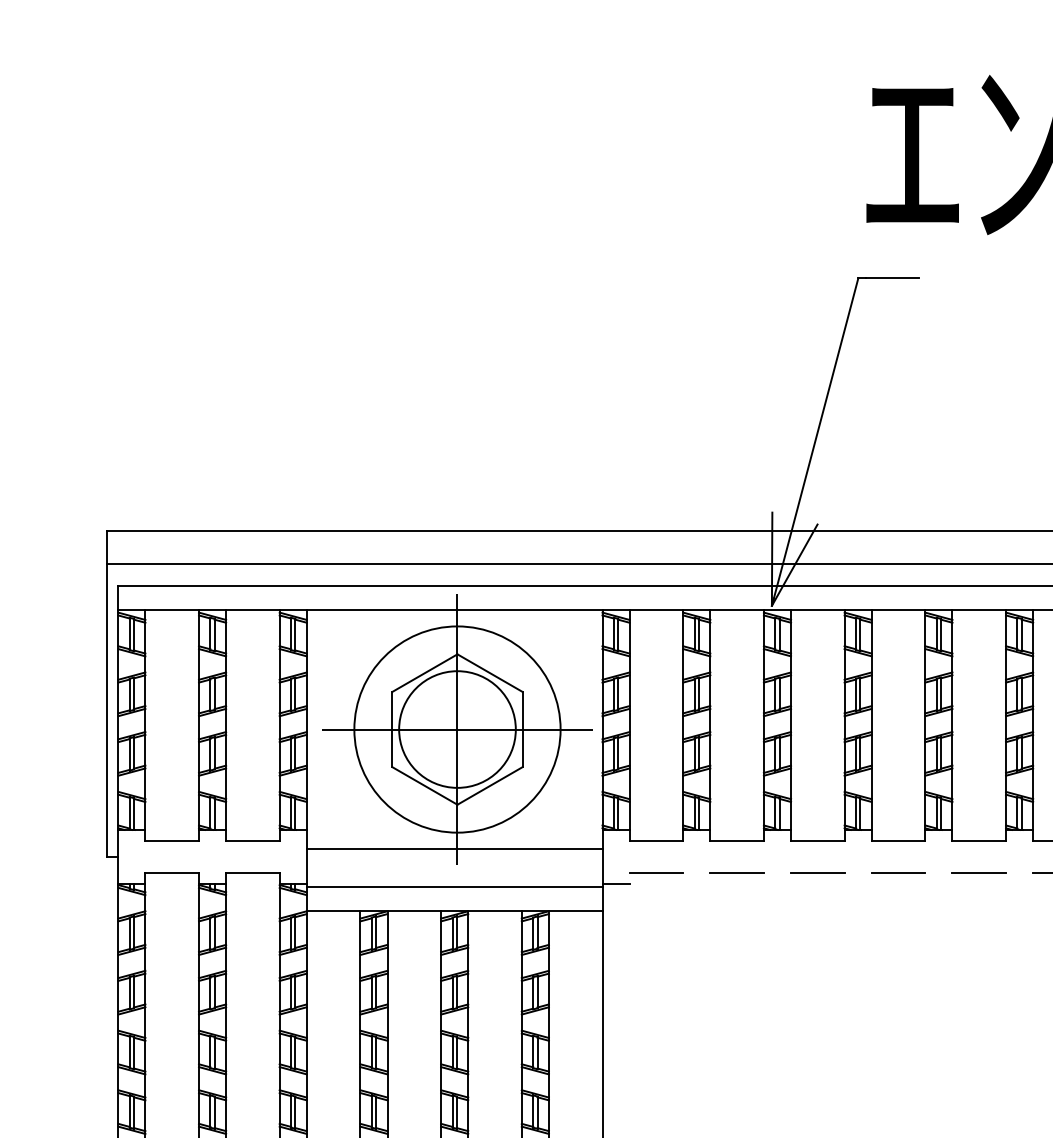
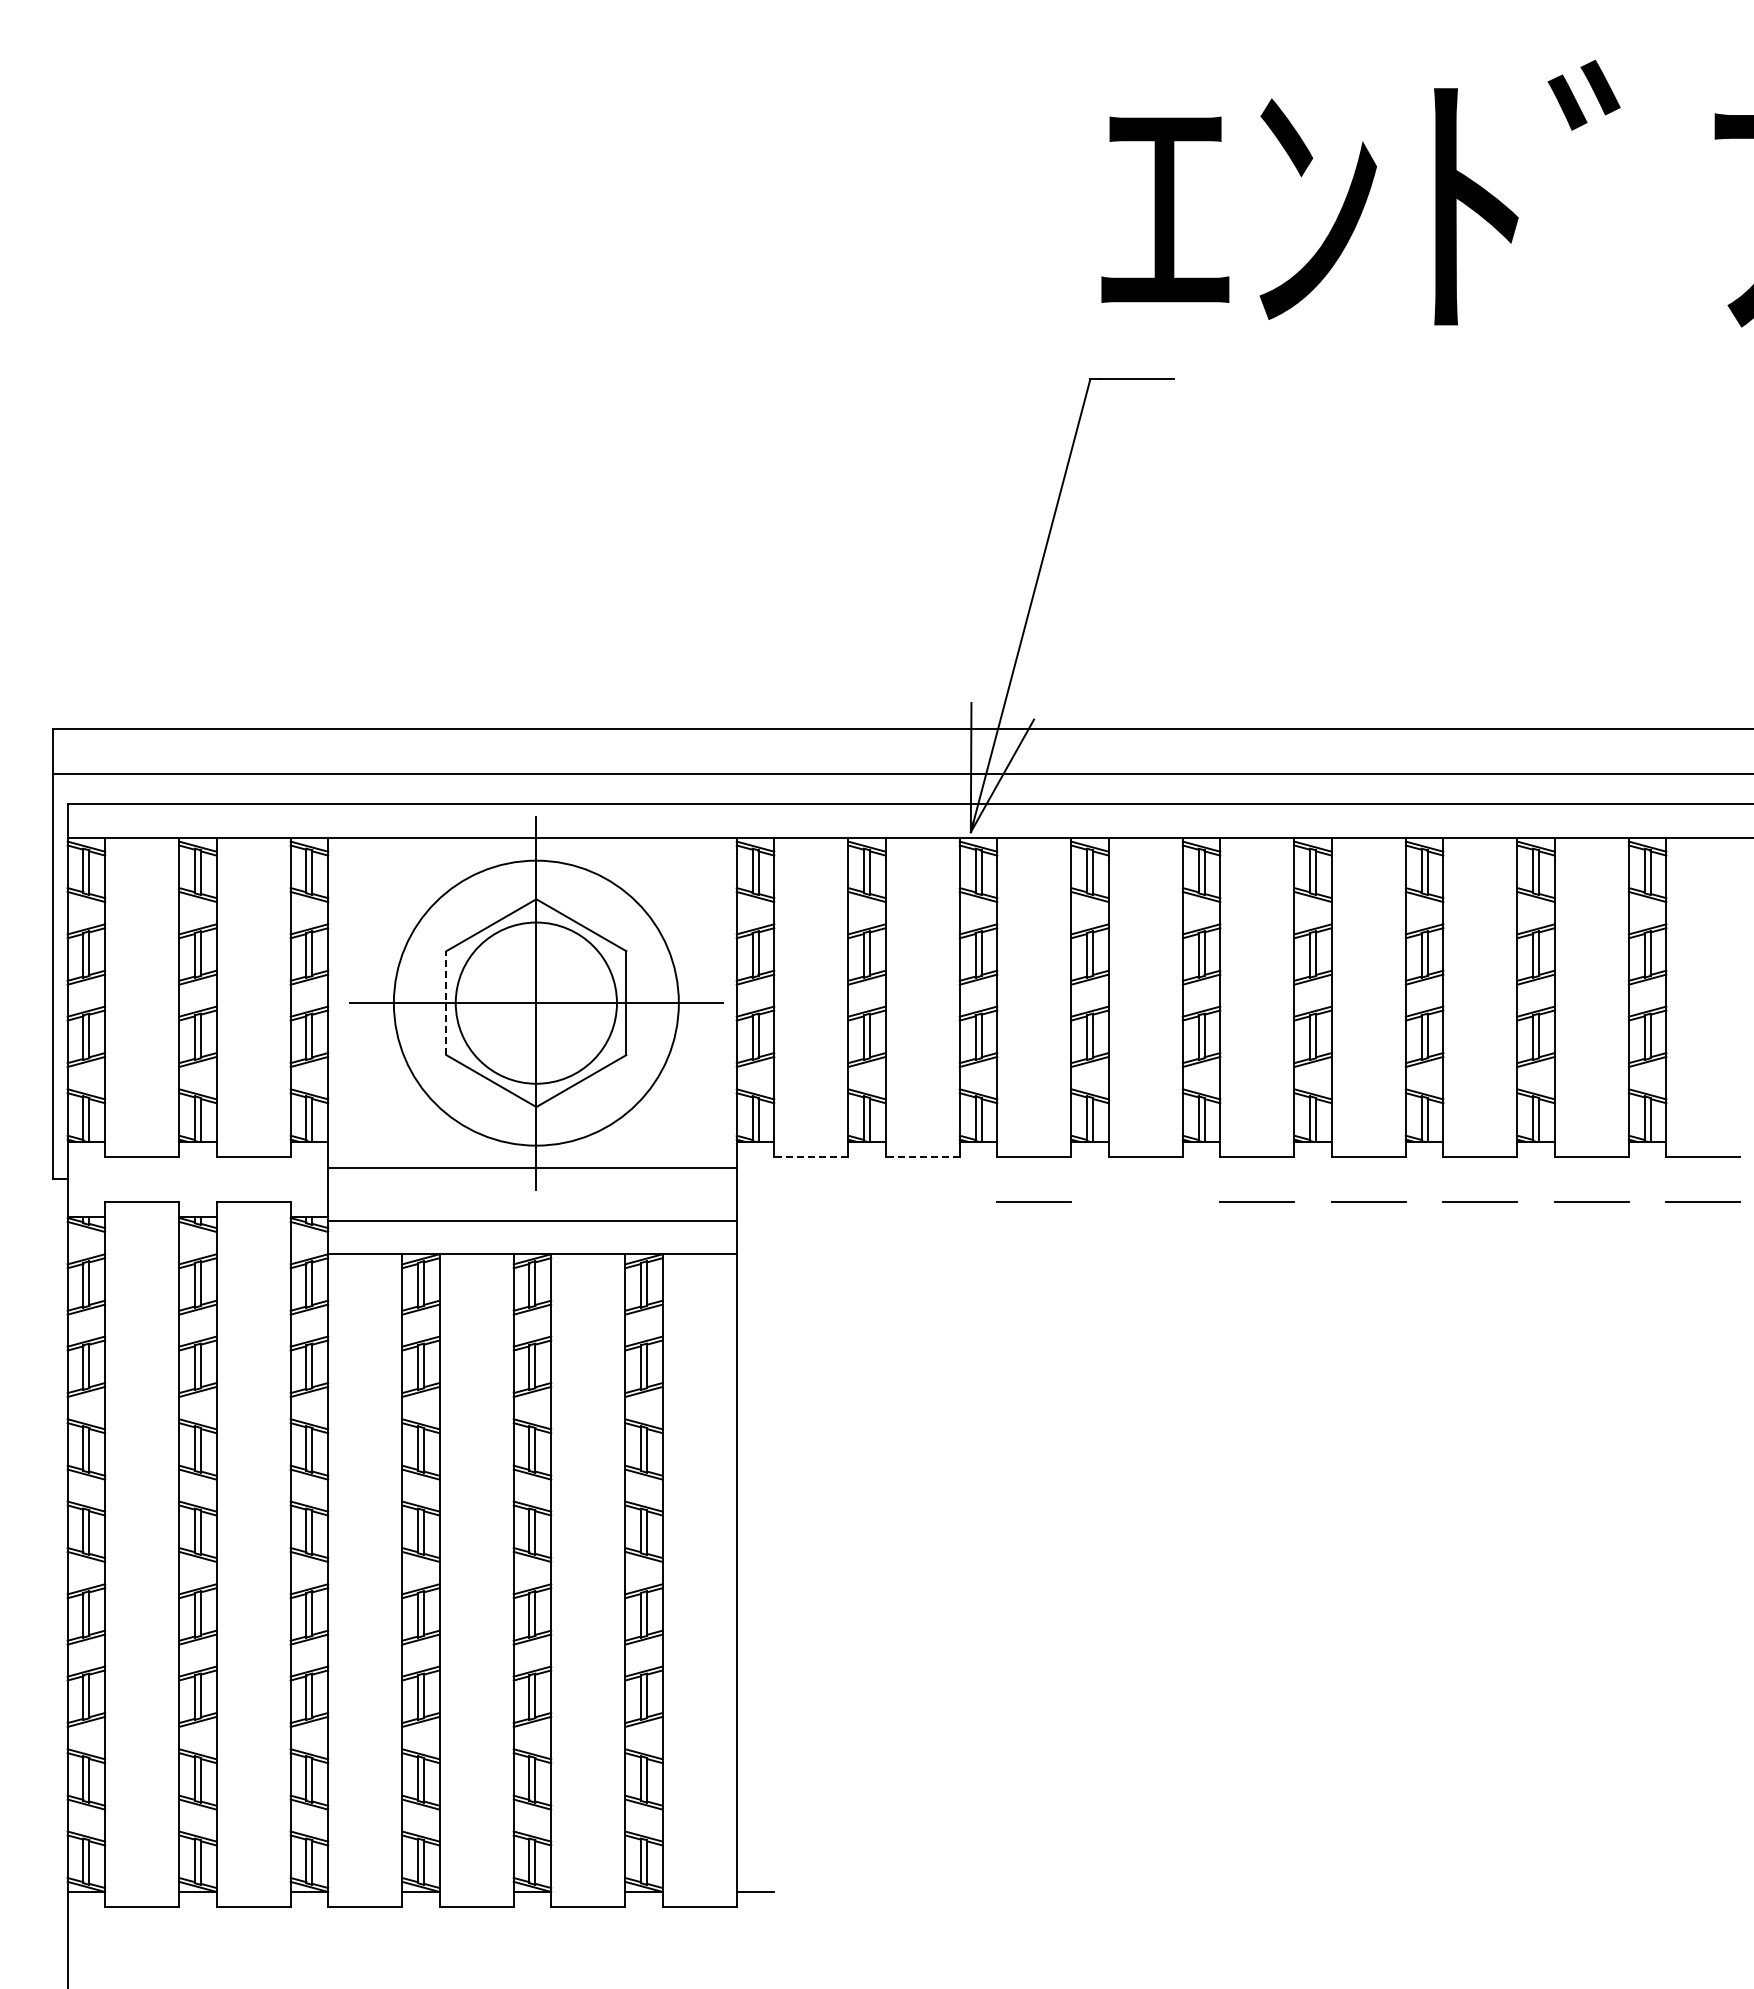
line: (392, 729) -> (446, 1003), solid -> dashed
line: (655, 840) -> (810, 1156), solid -> dashed
line: (736, 840) -> (922, 1156), solid -> dashed
line: (656, 873) -> (811, 1201), removed
line: (736, 873) -> (922, 1201), removed
line: (898, 873) -> (1145, 1201), removed
line: (616, 883) -> (755, 1216), removed

